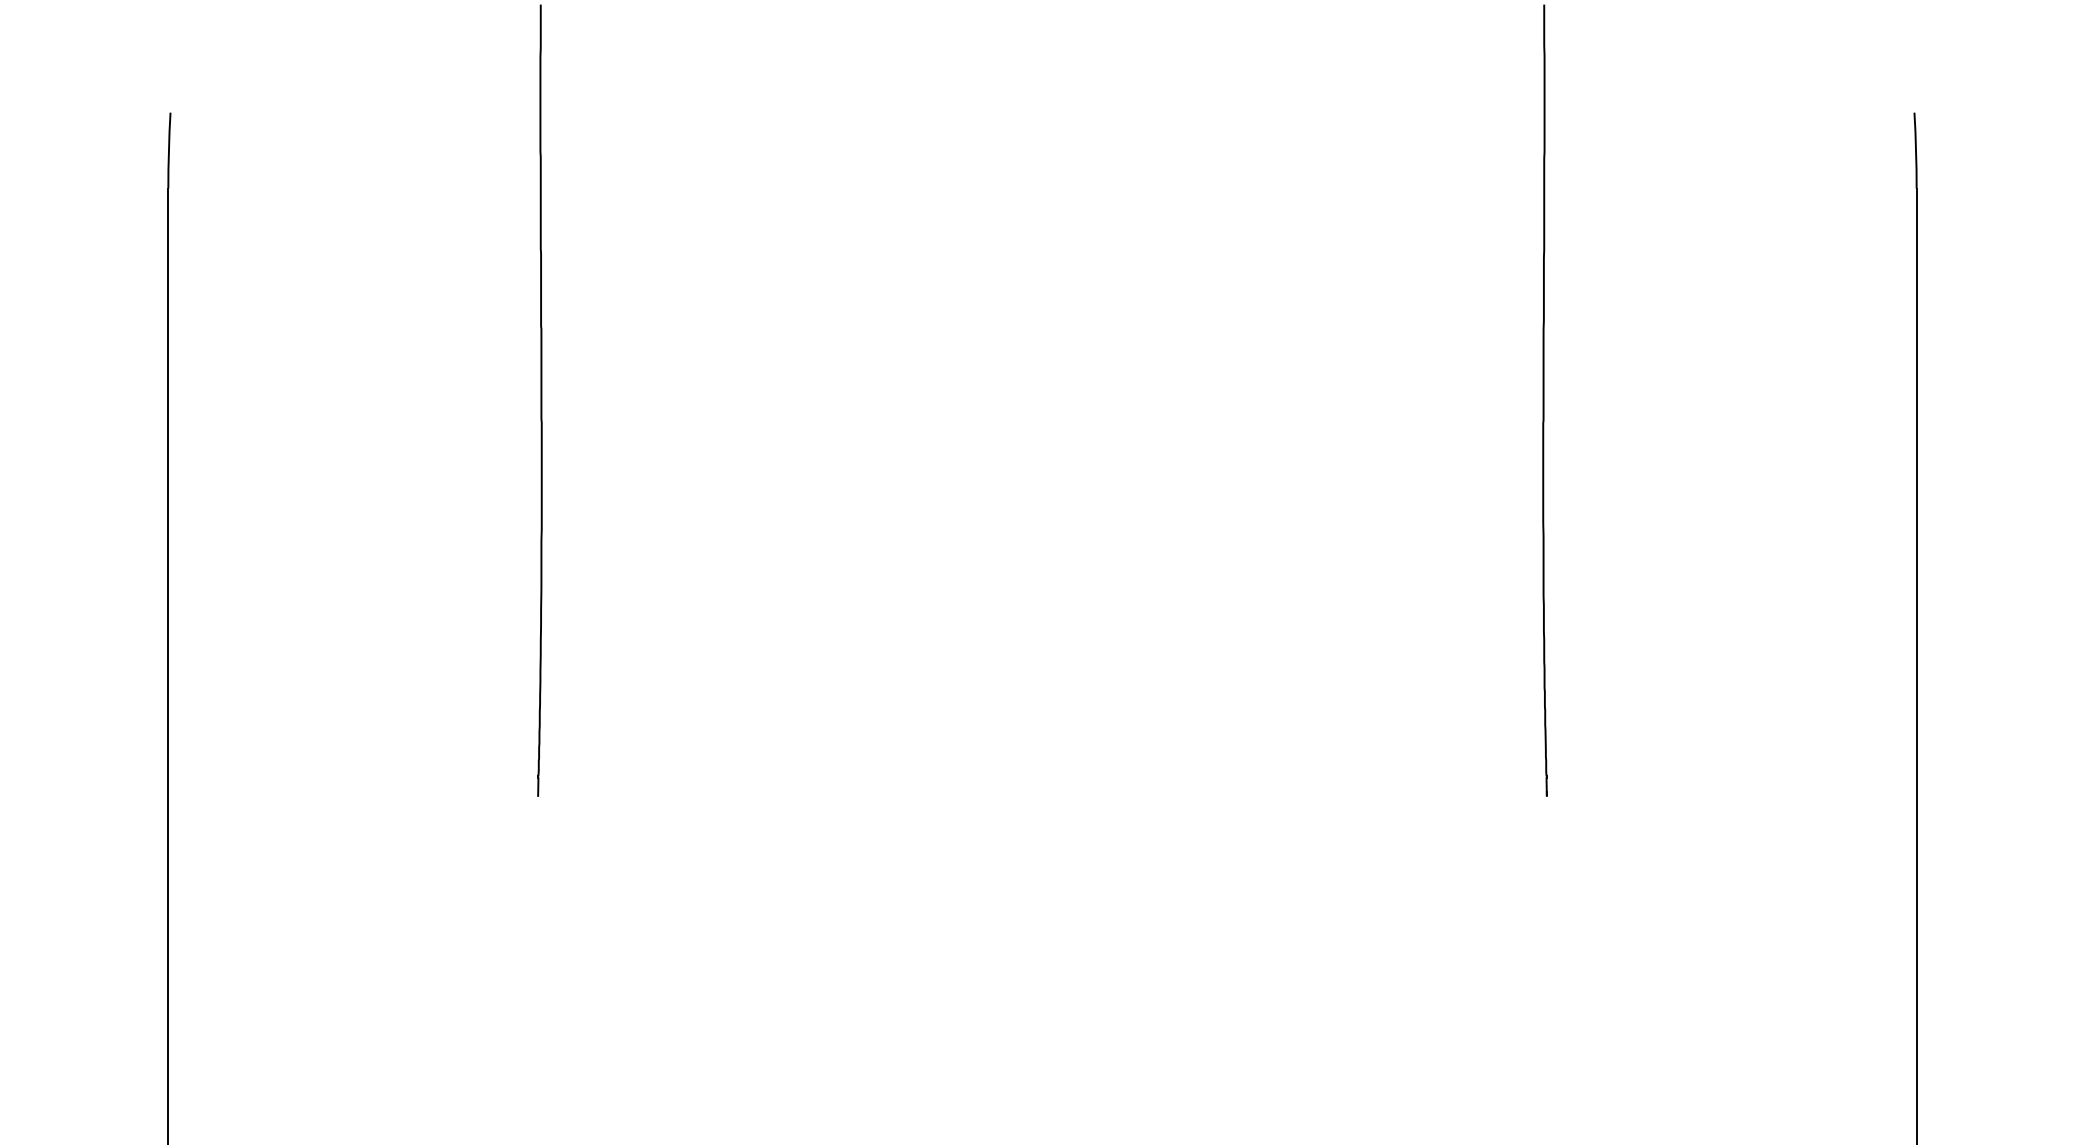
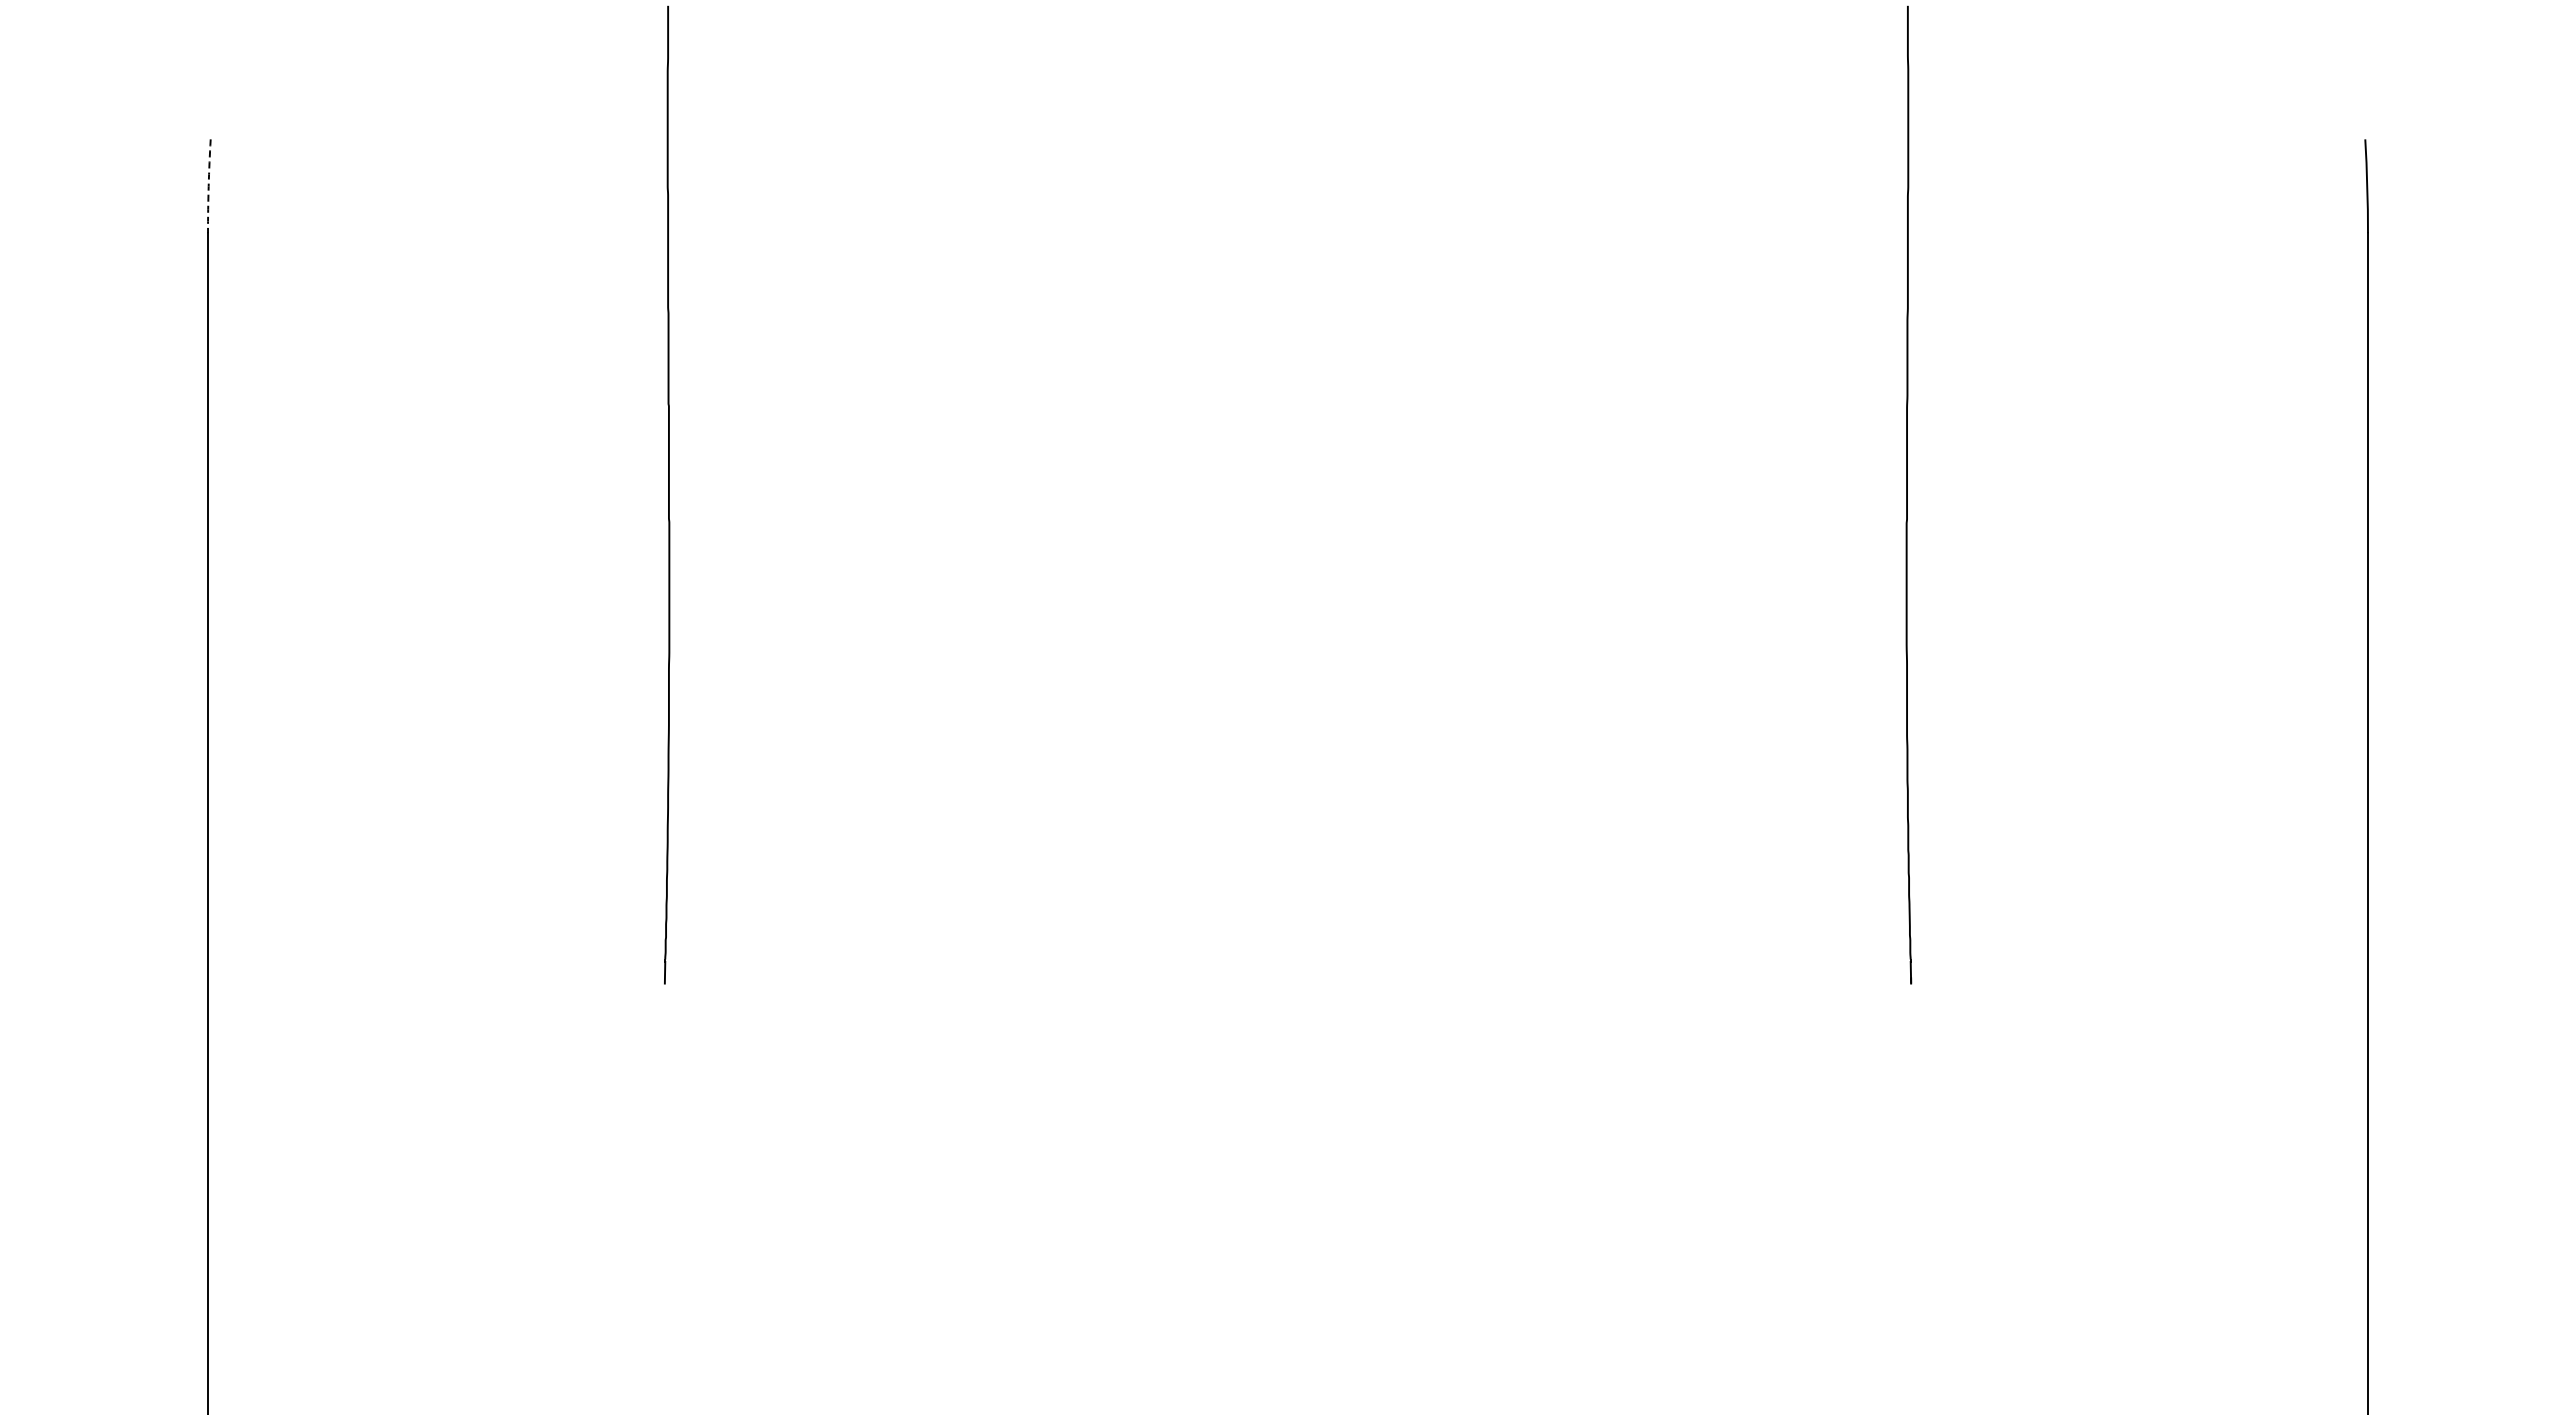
arc: (168, 150) -> (208, 186), solid -> dashed

